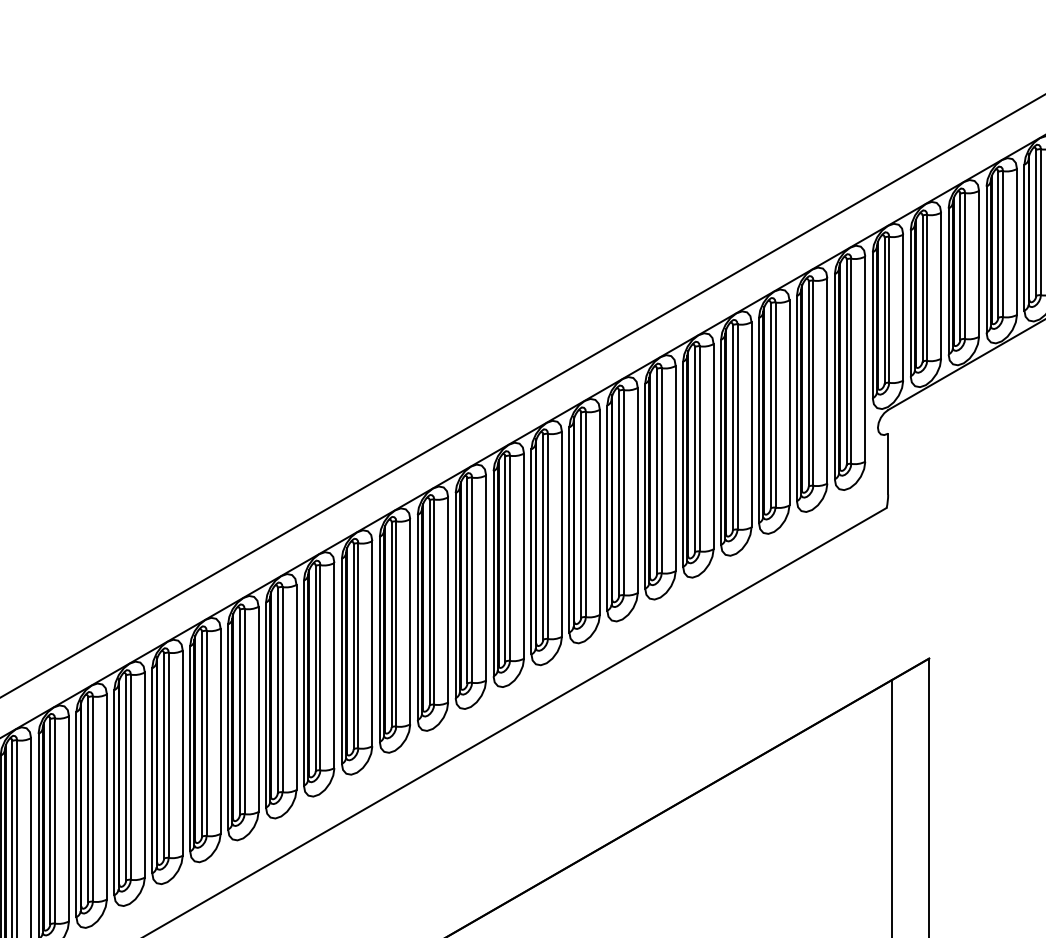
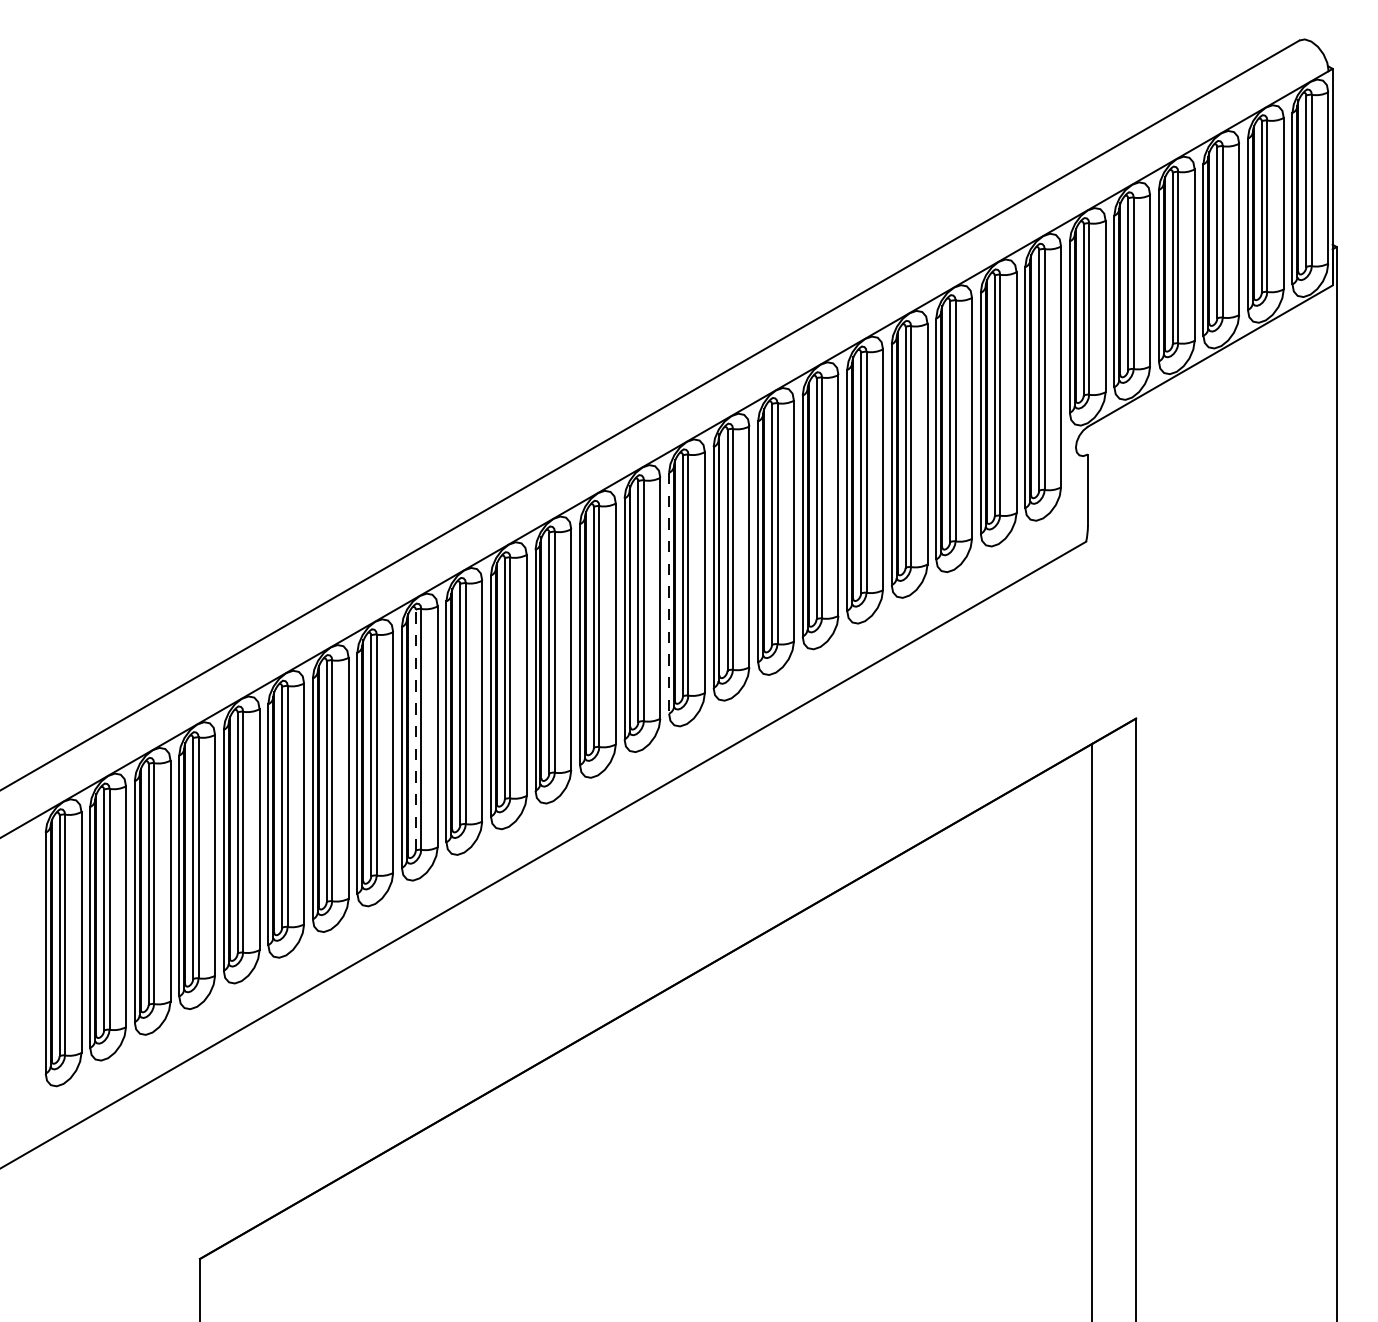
line: (531, 552) -> (669, 593), solid -> dashed
line: (315, 667) -> (415, 729), solid -> dashed

